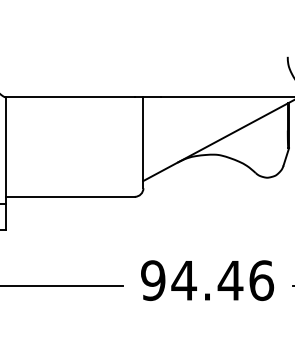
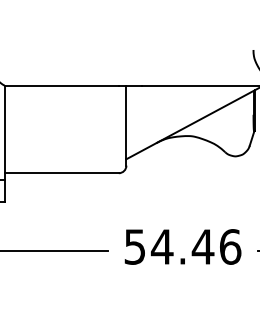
text: (153, 280) -> (135, 246), 94.46 -> 54.46

